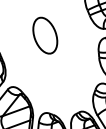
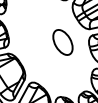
part: (44, 35) -> (62, 42), moved

